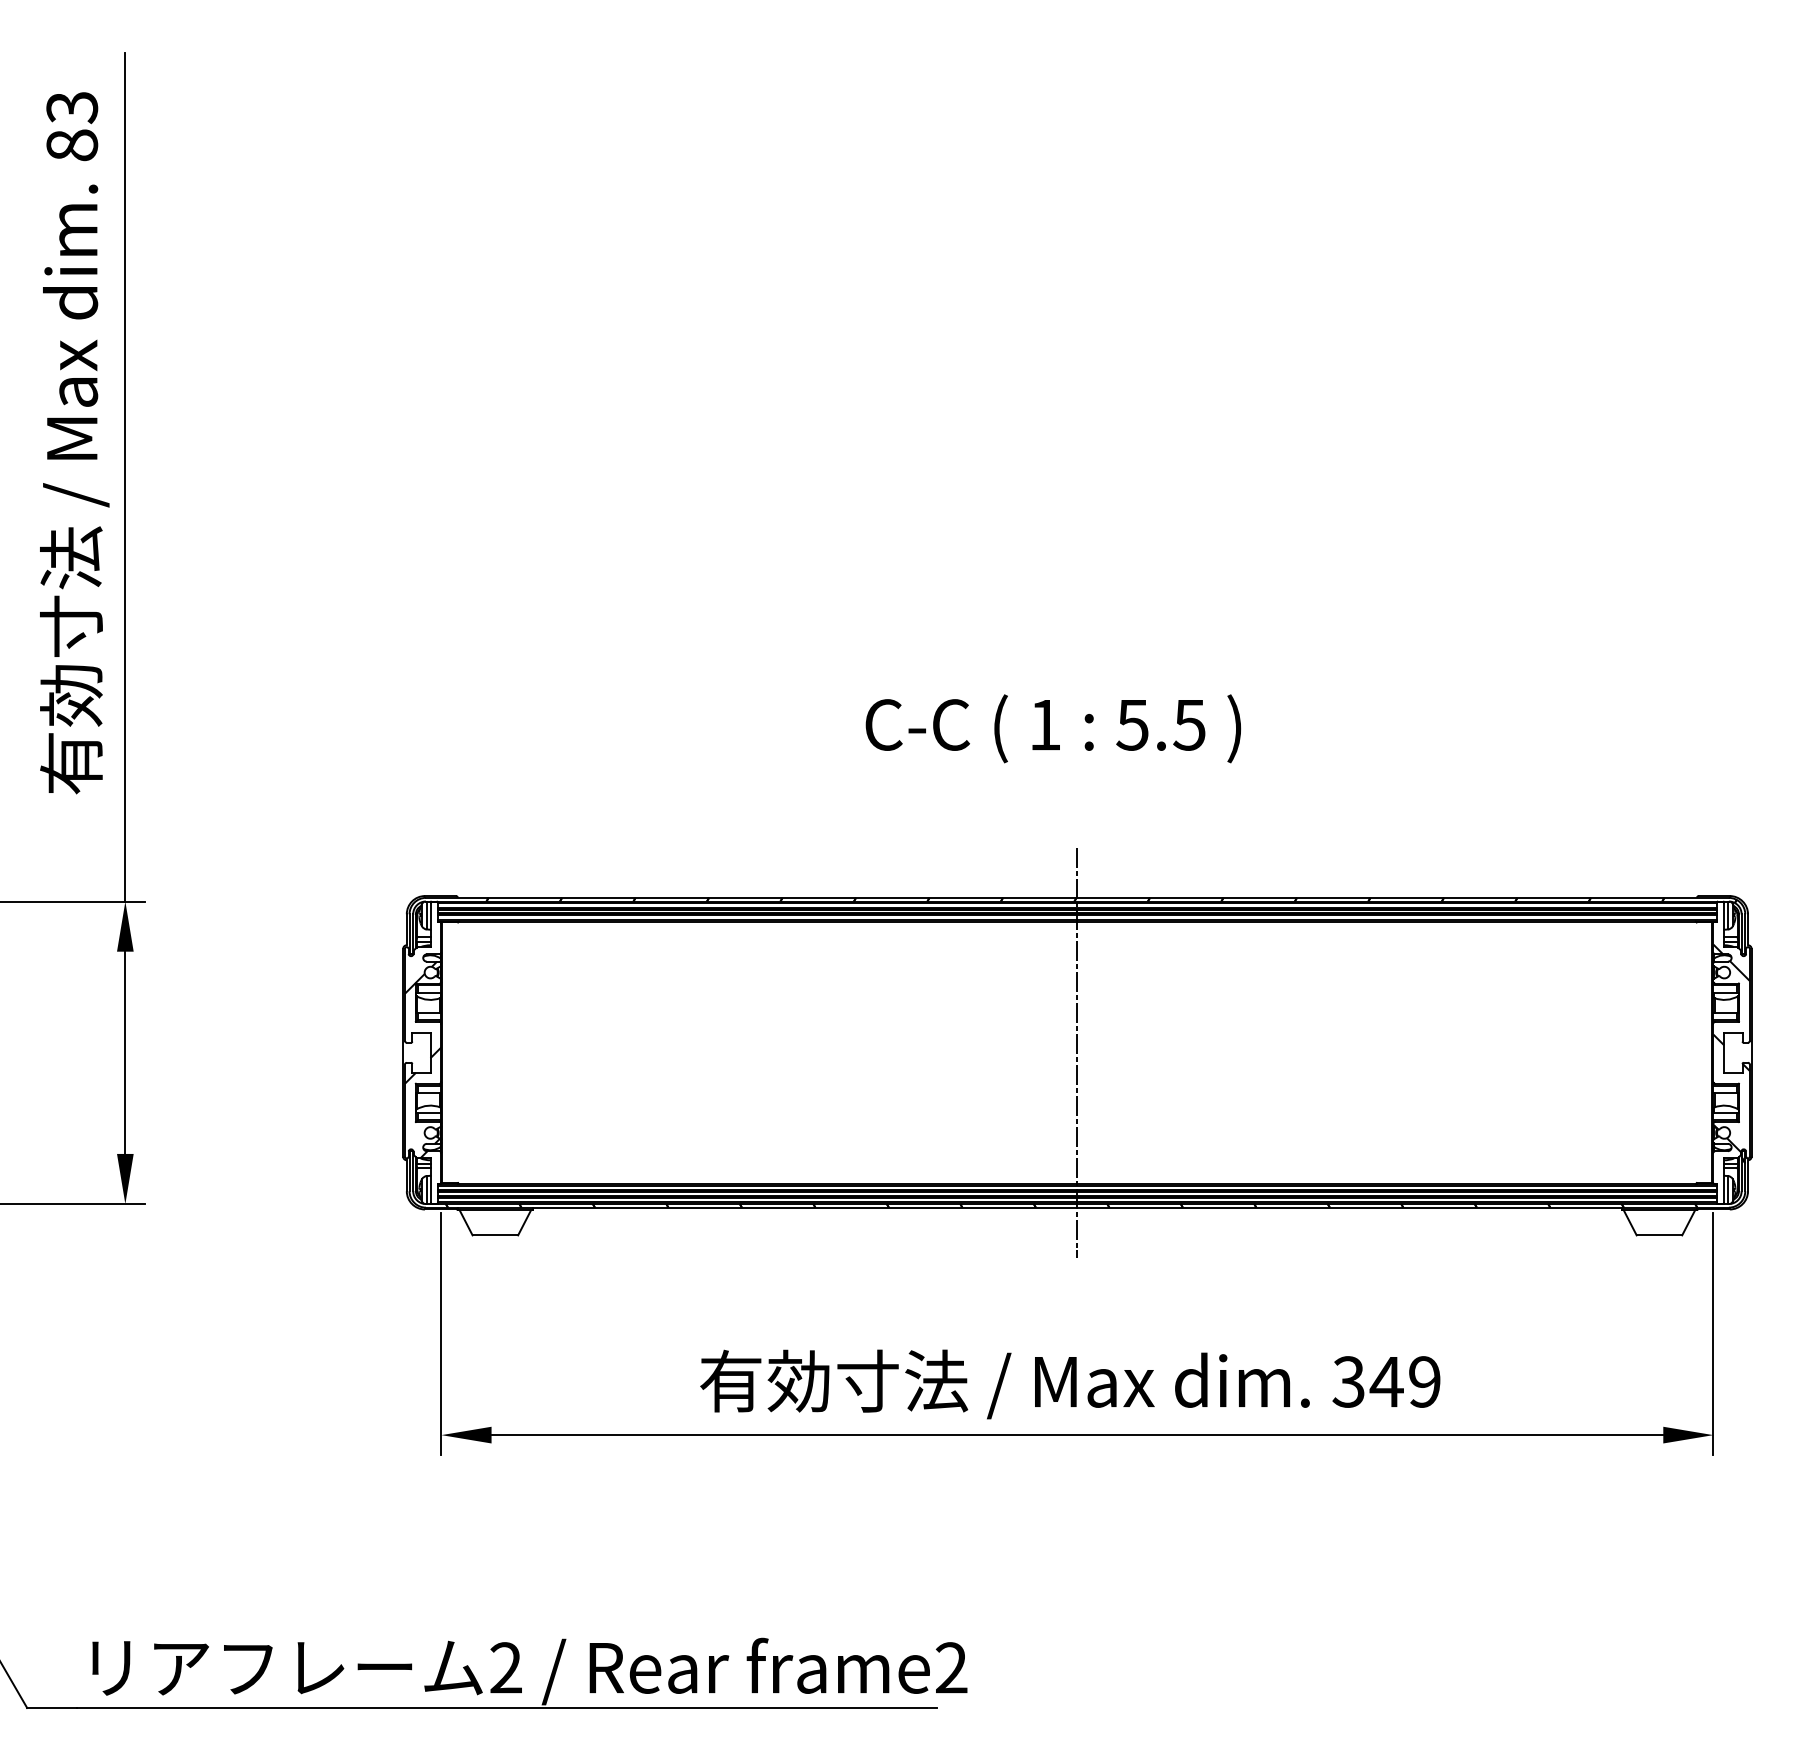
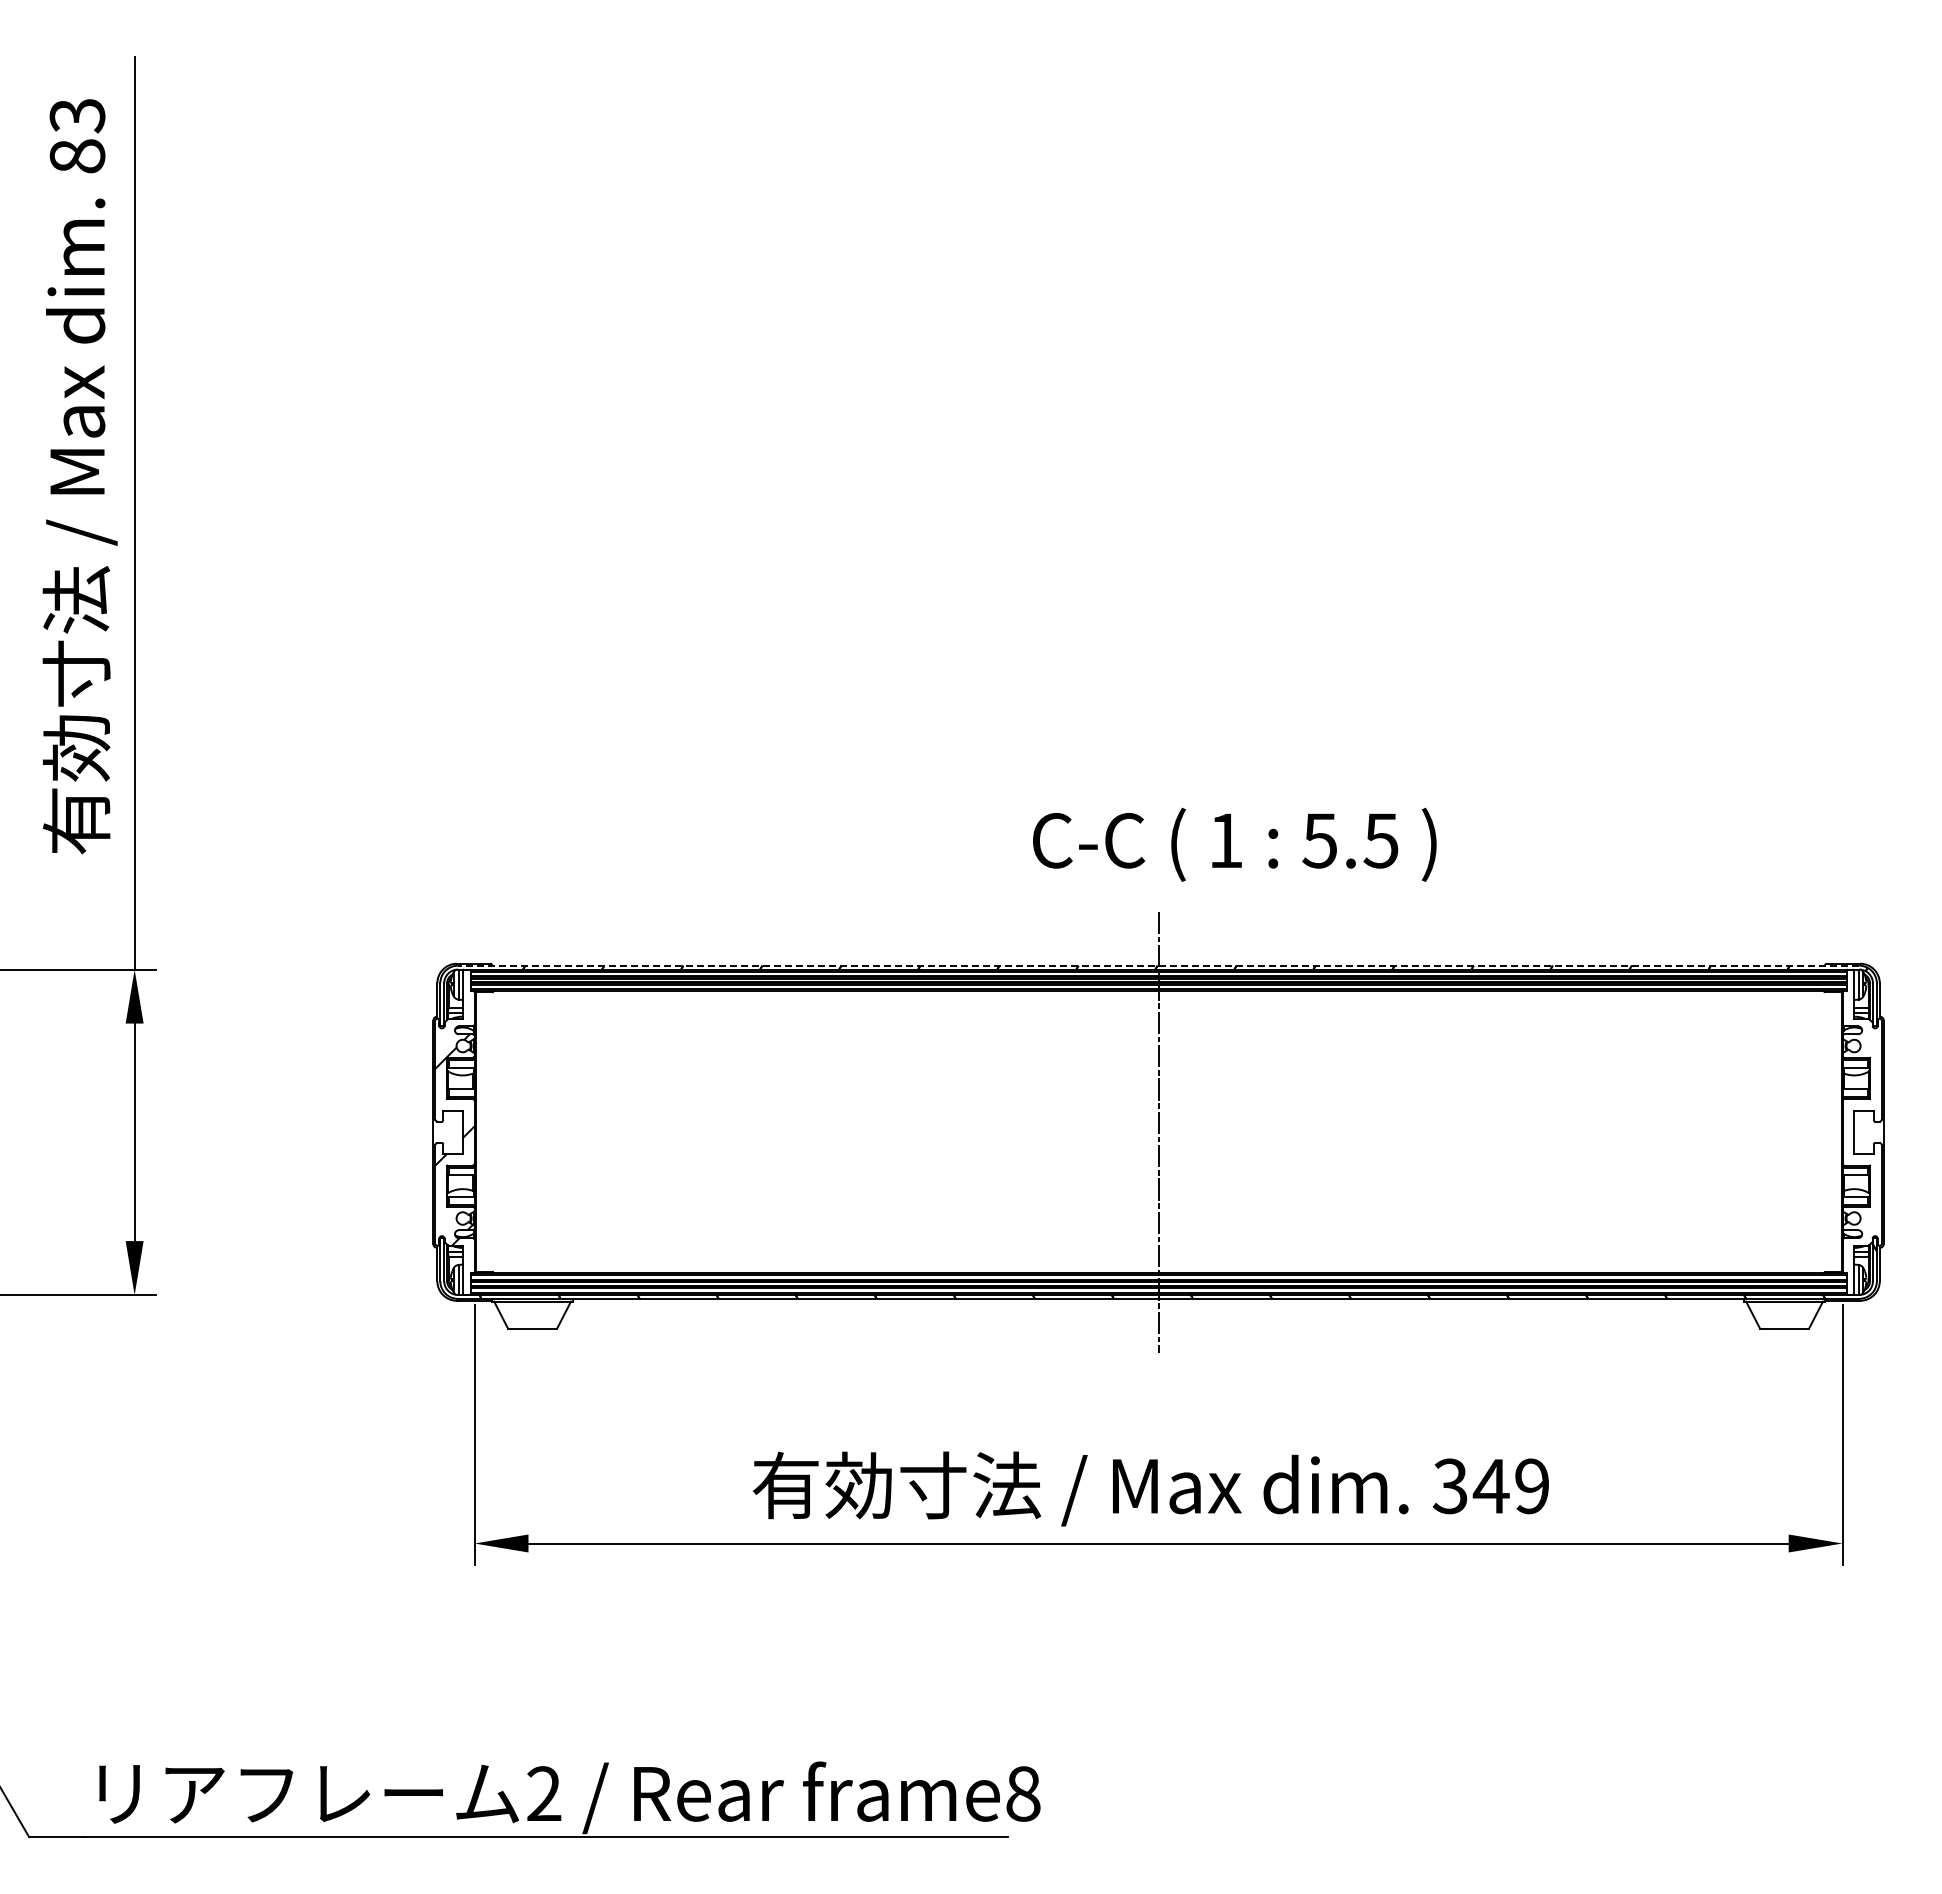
text: (1053, 728) -> (1234, 844), moved
line: (1077, 897) -> (1158, 965), solid -> dashed
hatch: (1730, 1051) -> (1861, 1130), removed
text: (951, 1667) -> (1023, 1793), frame2 -> frame8

